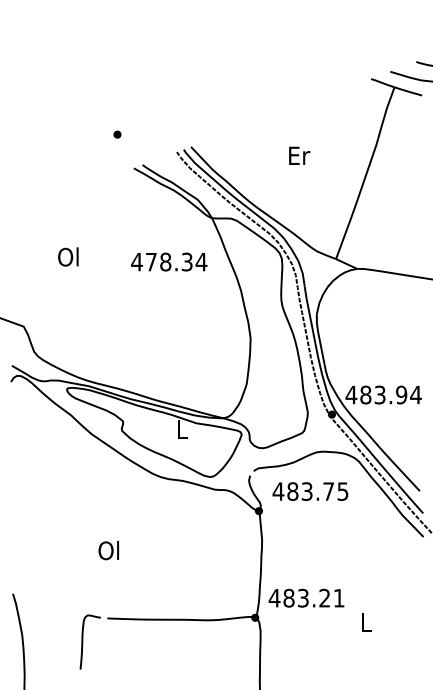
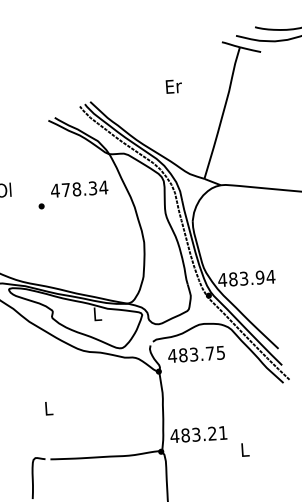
part: (117, 134) -> (41, 206), moved
text: (299, 155) -> (173, 86), moved
text: (108, 550) -> (47, 408), Ol -> L

